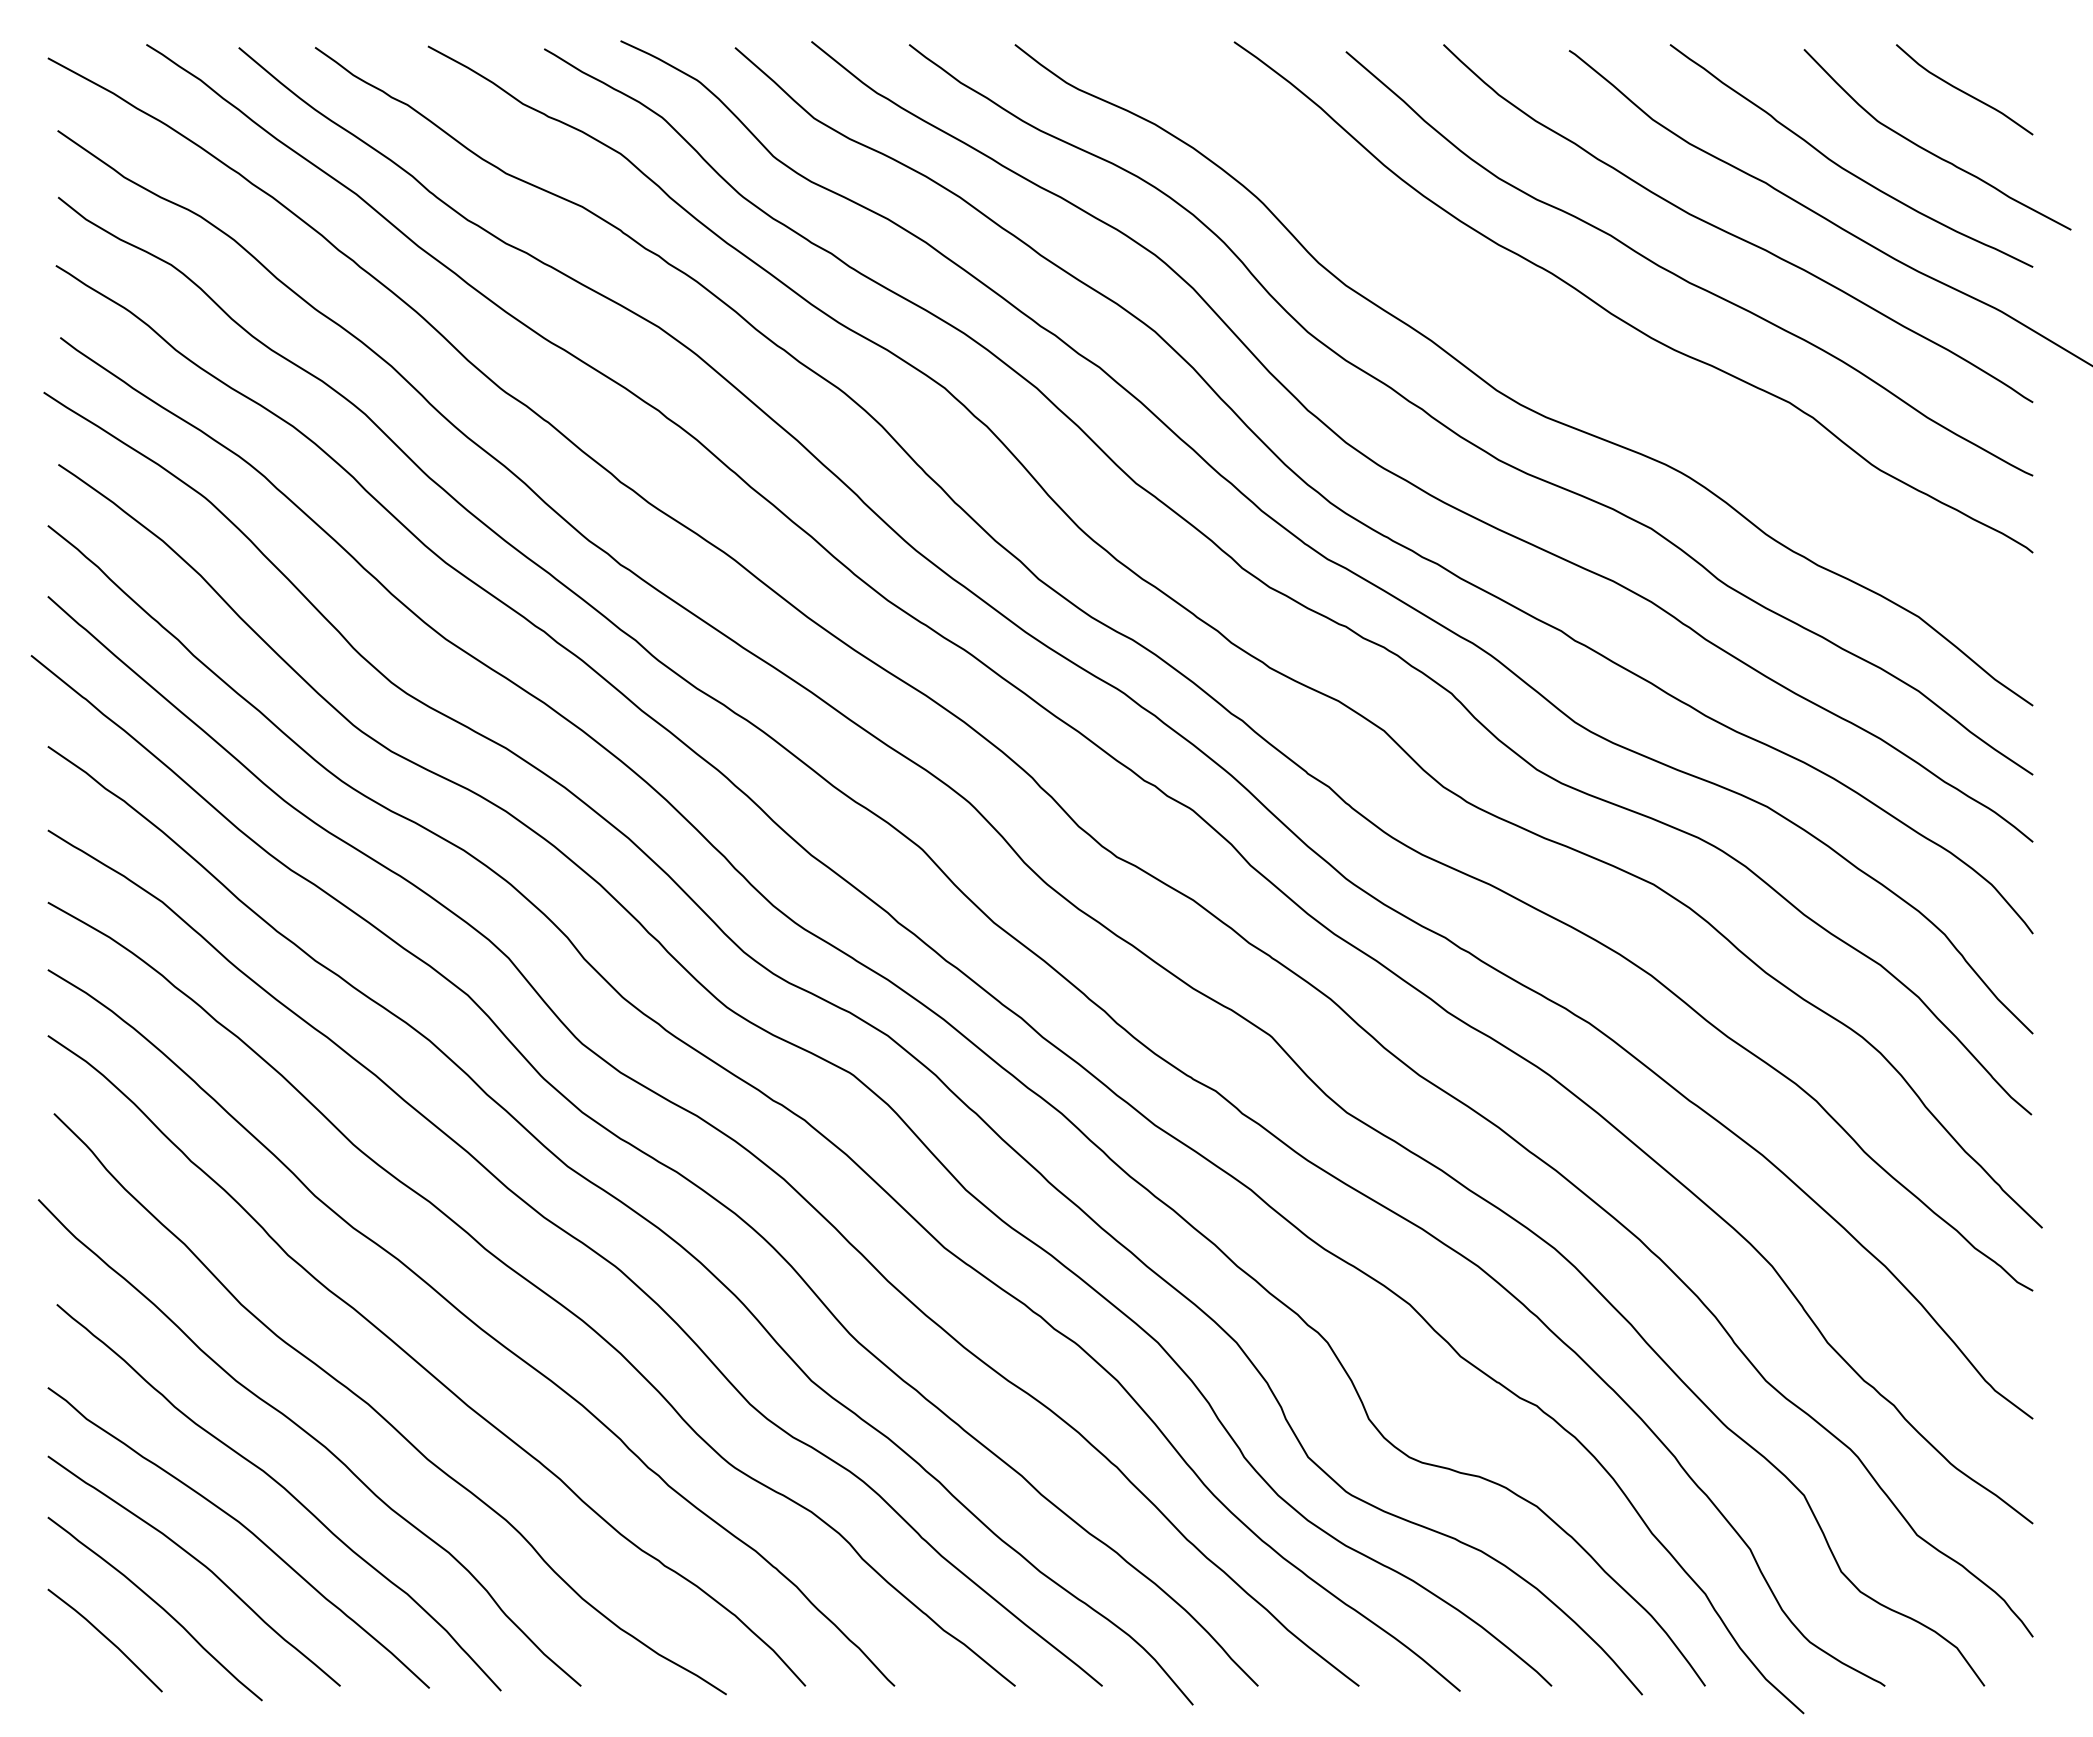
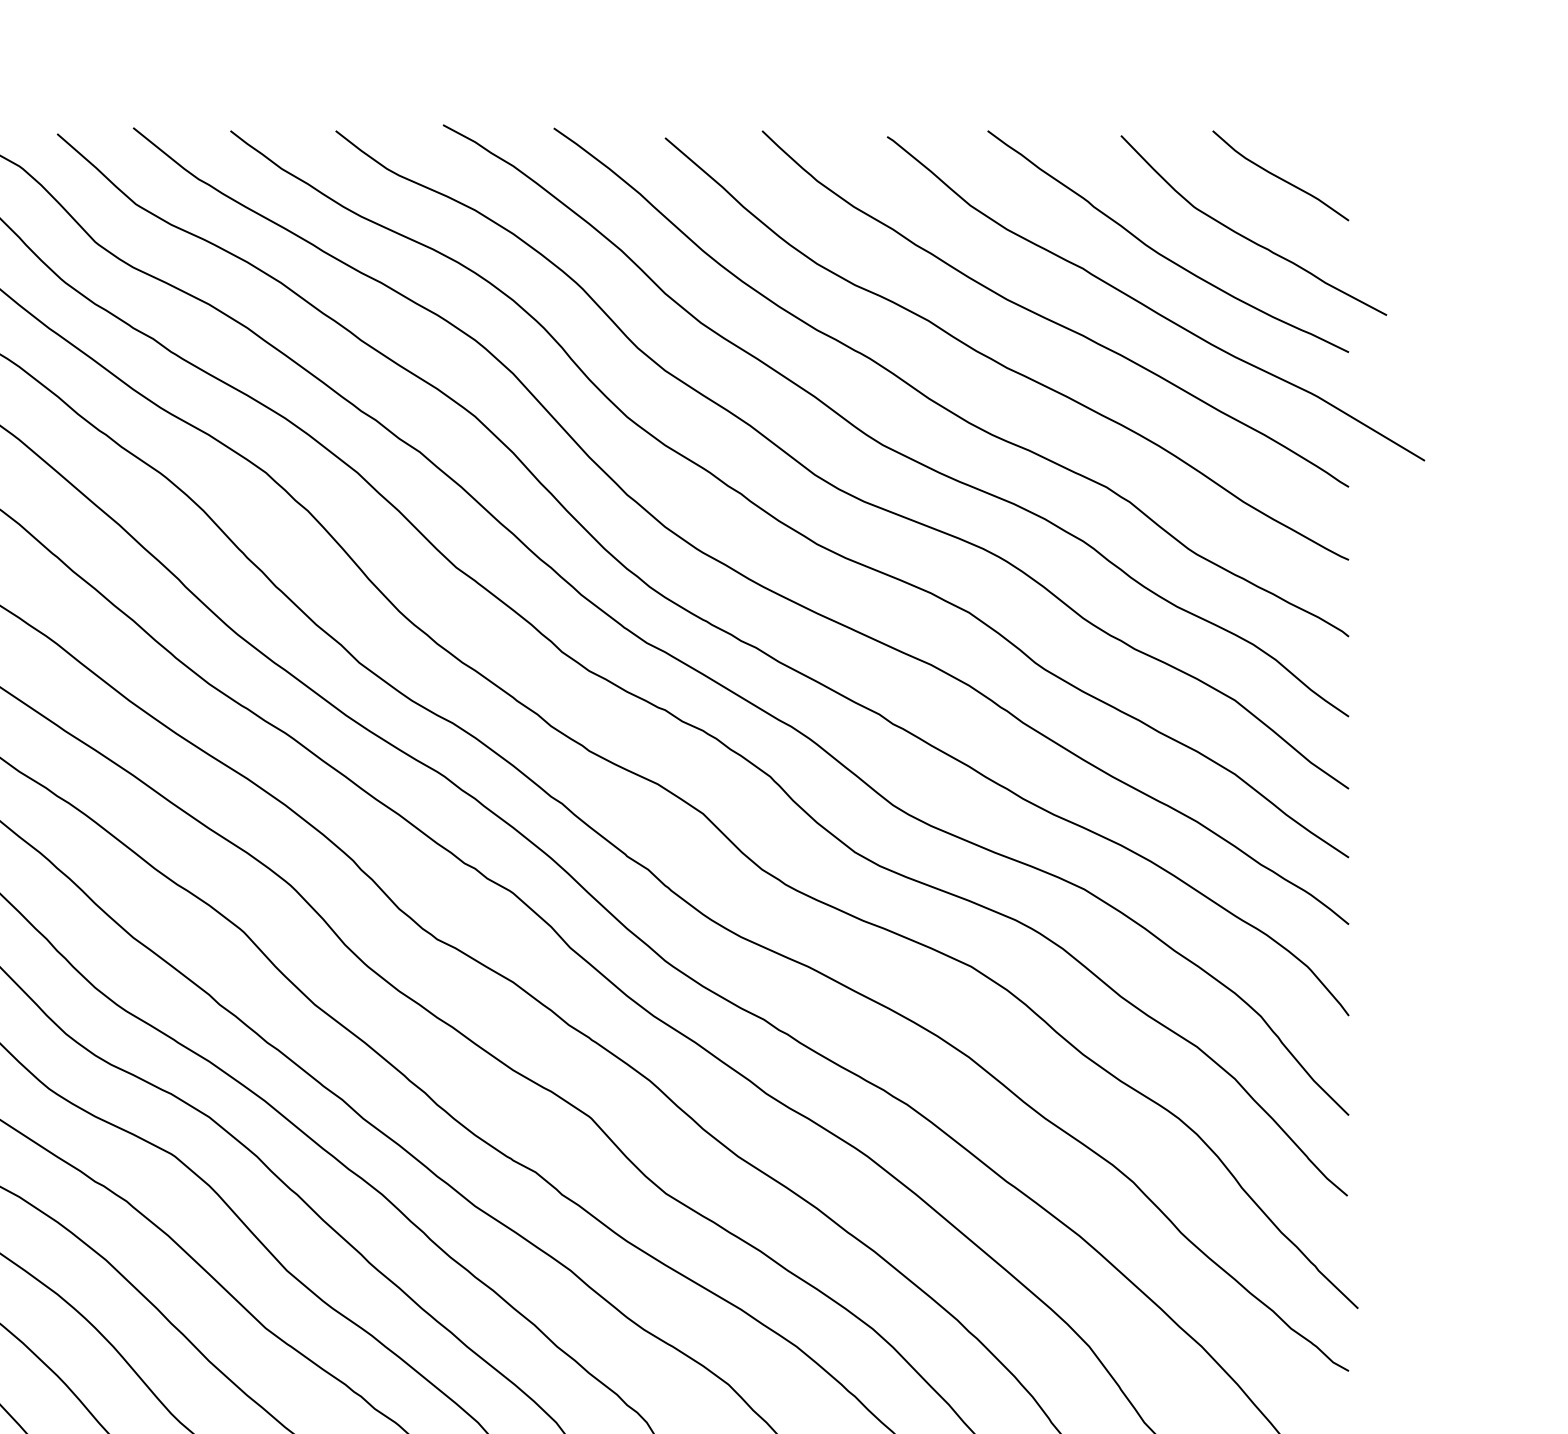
curve: (1562, 357) -> (880, 442), added

